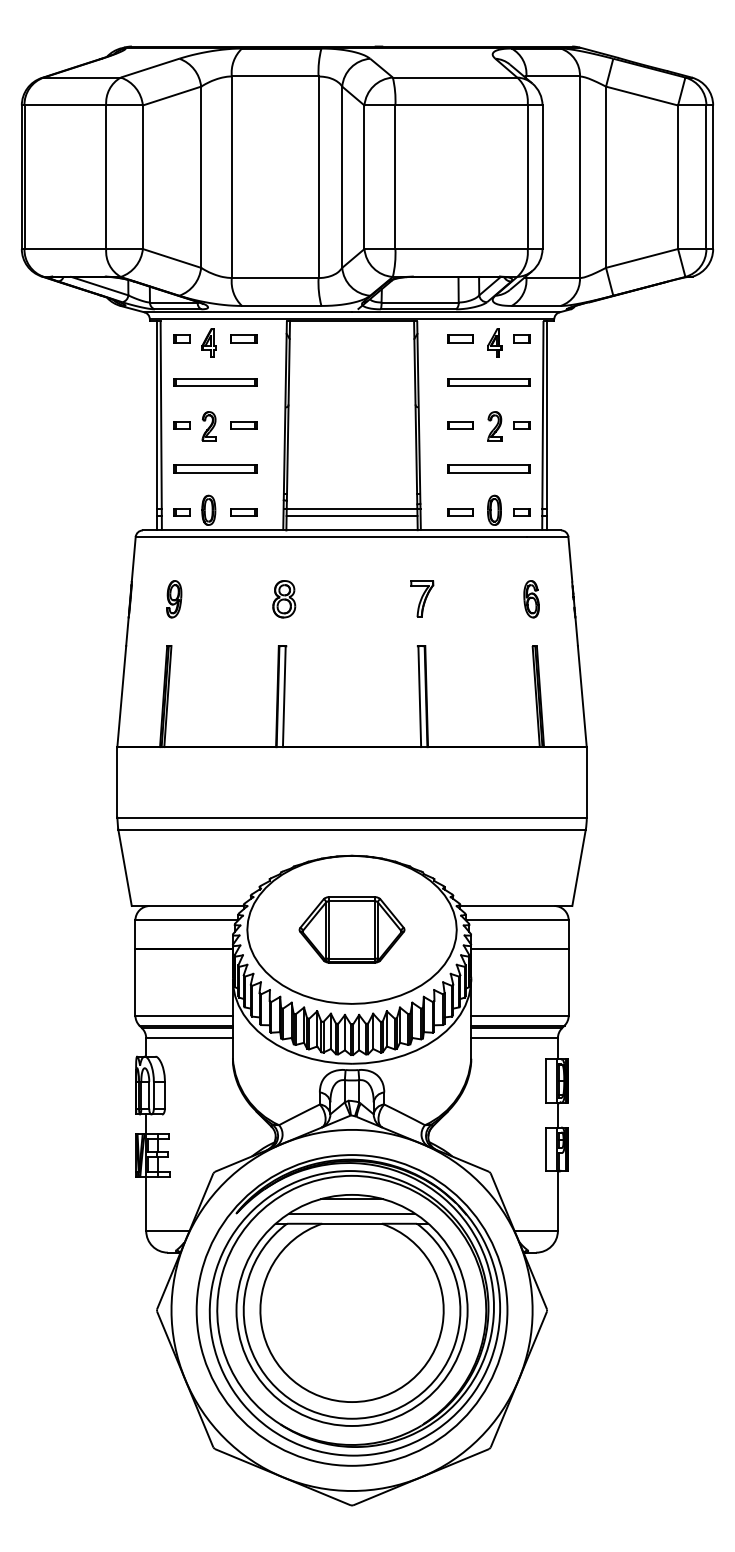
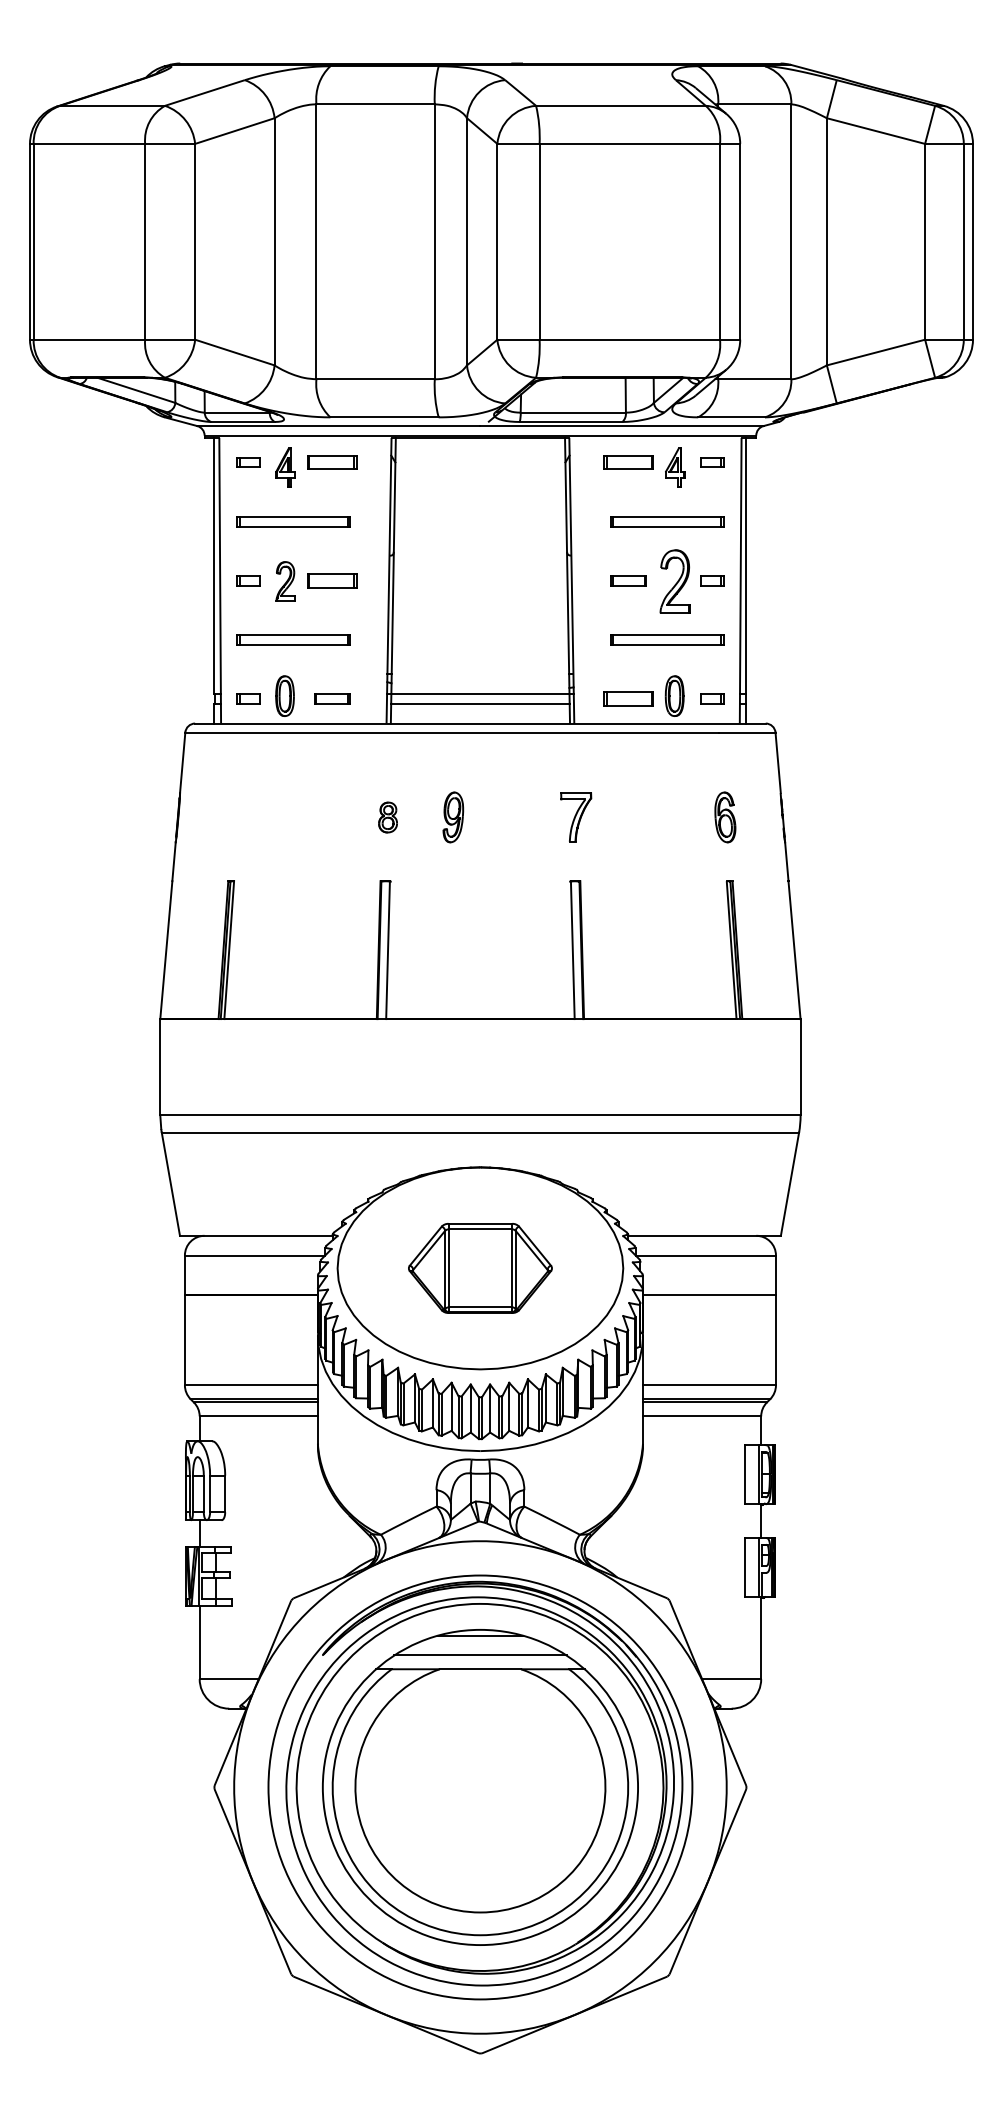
part: (243, 338) -> (332, 461), size x1.4
part: (460, 338) -> (628, 461), size x1.4
part: (243, 425) -> (332, 580), size x1.4
part: (494, 426) -> (674, 581), size x1.6
part: (460, 512) -> (628, 699), size x1.4
part: (174, 599) -> (453, 817), moved
part: (284, 599) -> (388, 817), size x0.6

